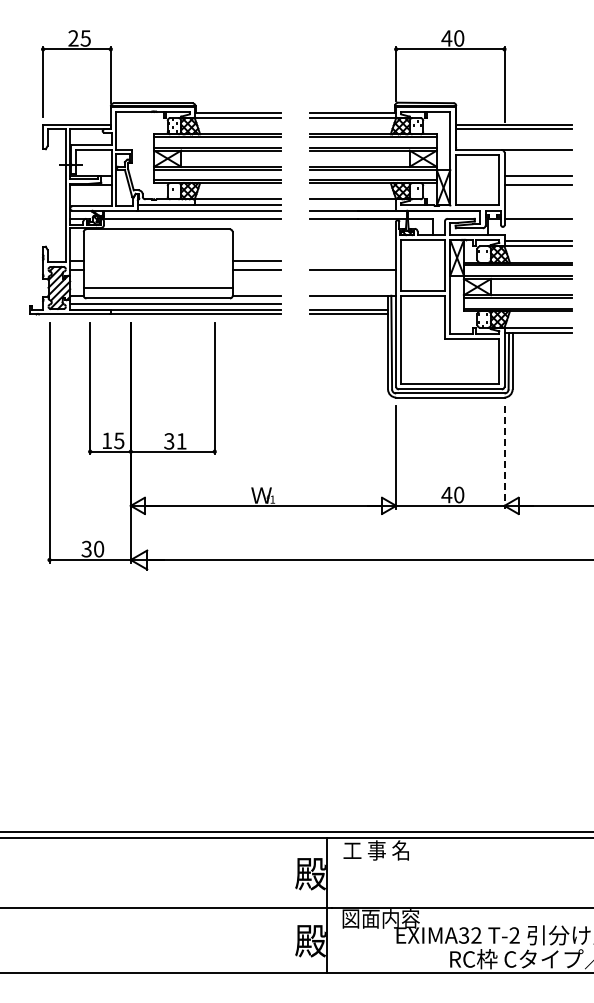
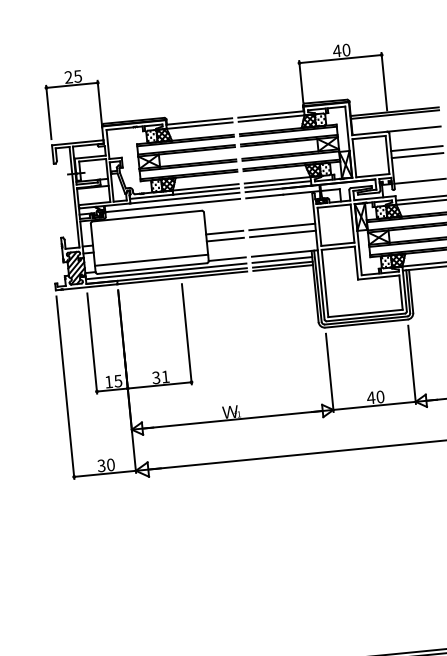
part: (155, 172) -> (140, 173), moved
line: (352, 204) -> (277, 184), added
line: (352, 260) -> (281, 226), added
line: (348, 303) -> (282, 259), added
line: (504, 457) -> (412, 365), dashed -> solid

